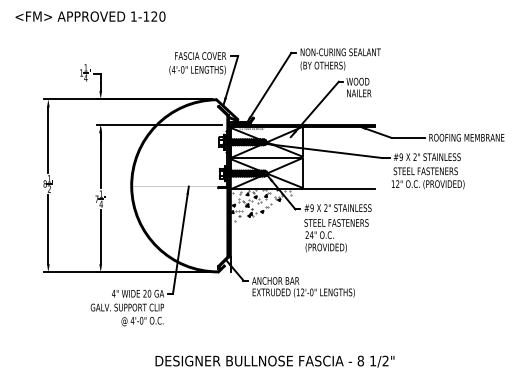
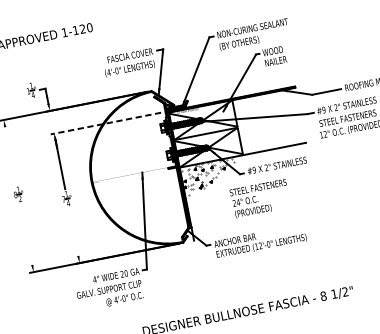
line: (159, 125) -> (106, 123), solid -> dashed
line: (48, 139) -> (10, 155), removed
line: (48, 229) -> (26, 234), removed
text: (336, 235) -> (260, 198), moved
line: (100, 237) -> (73, 232), removed

